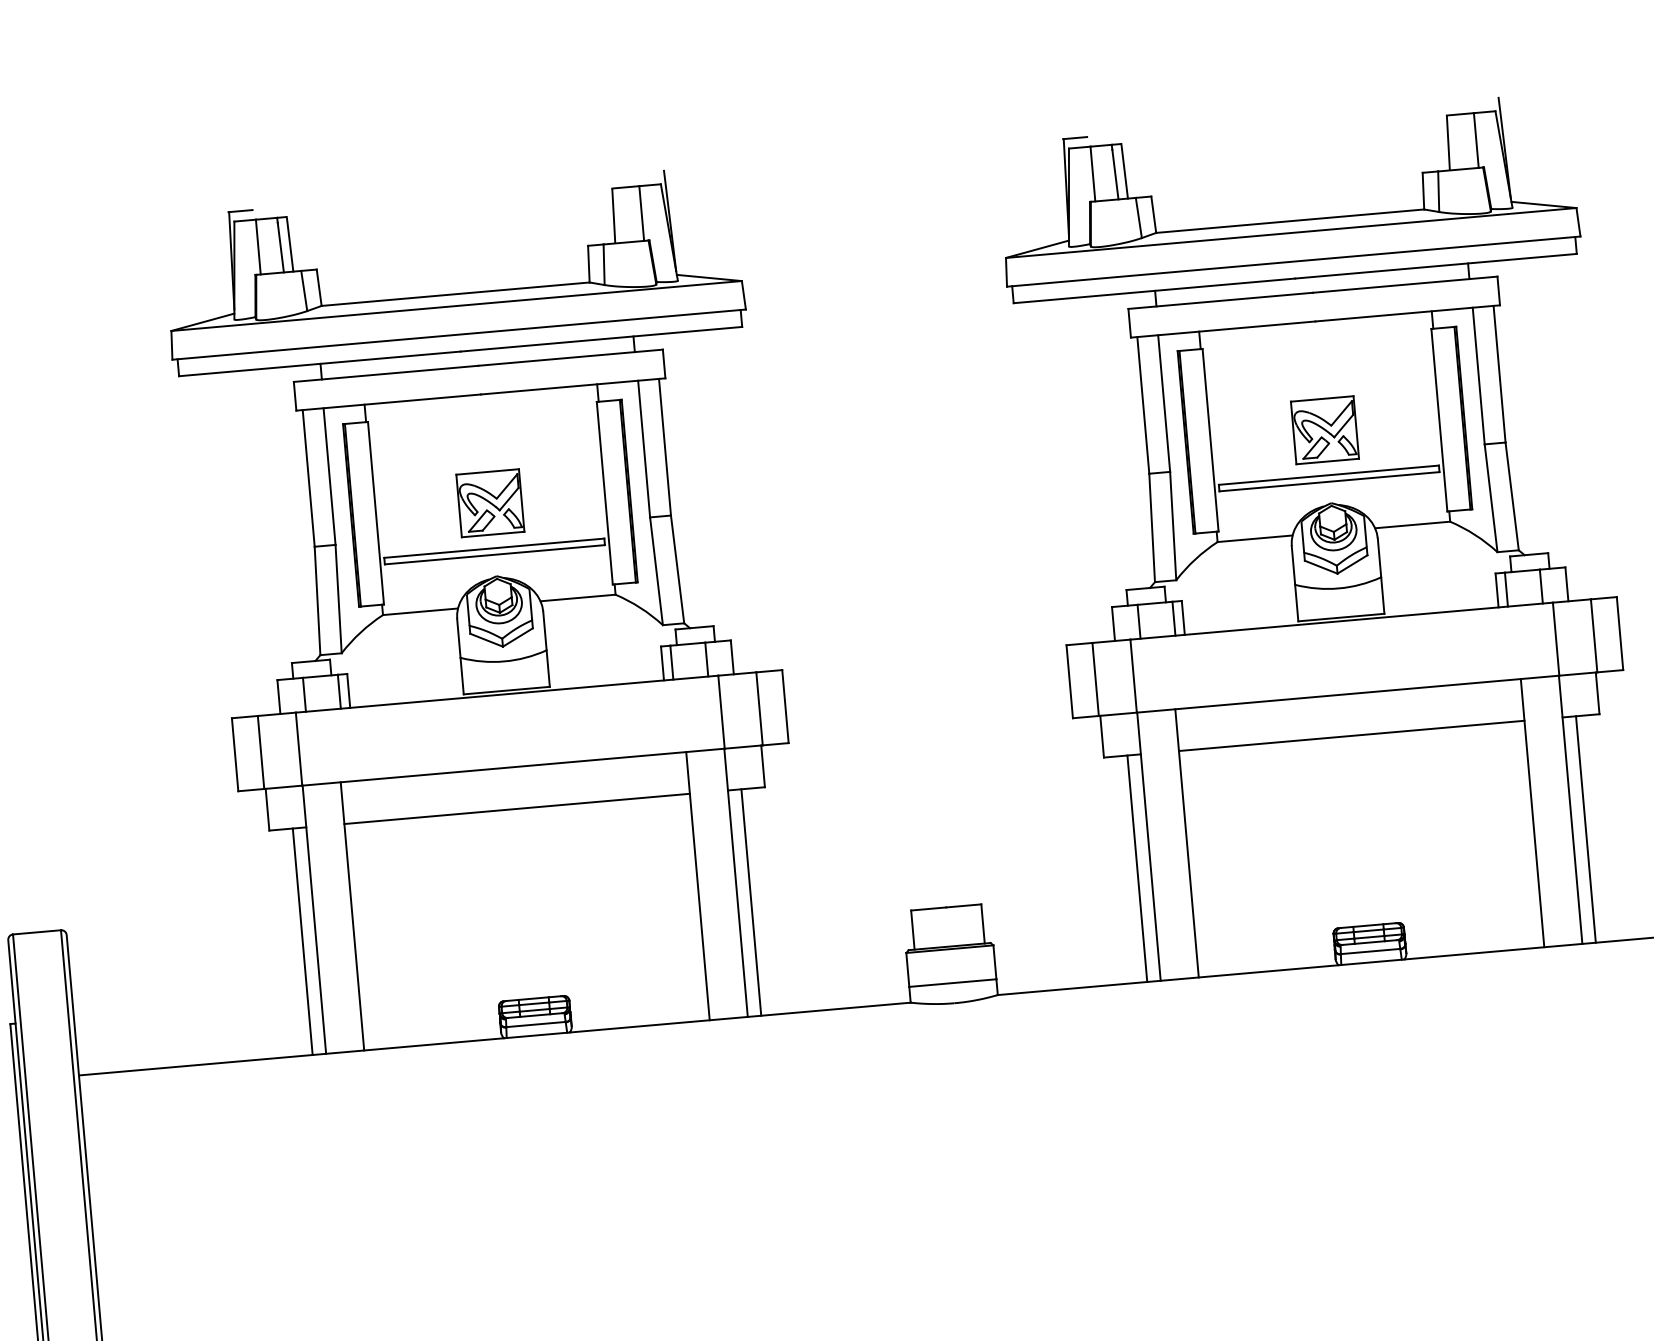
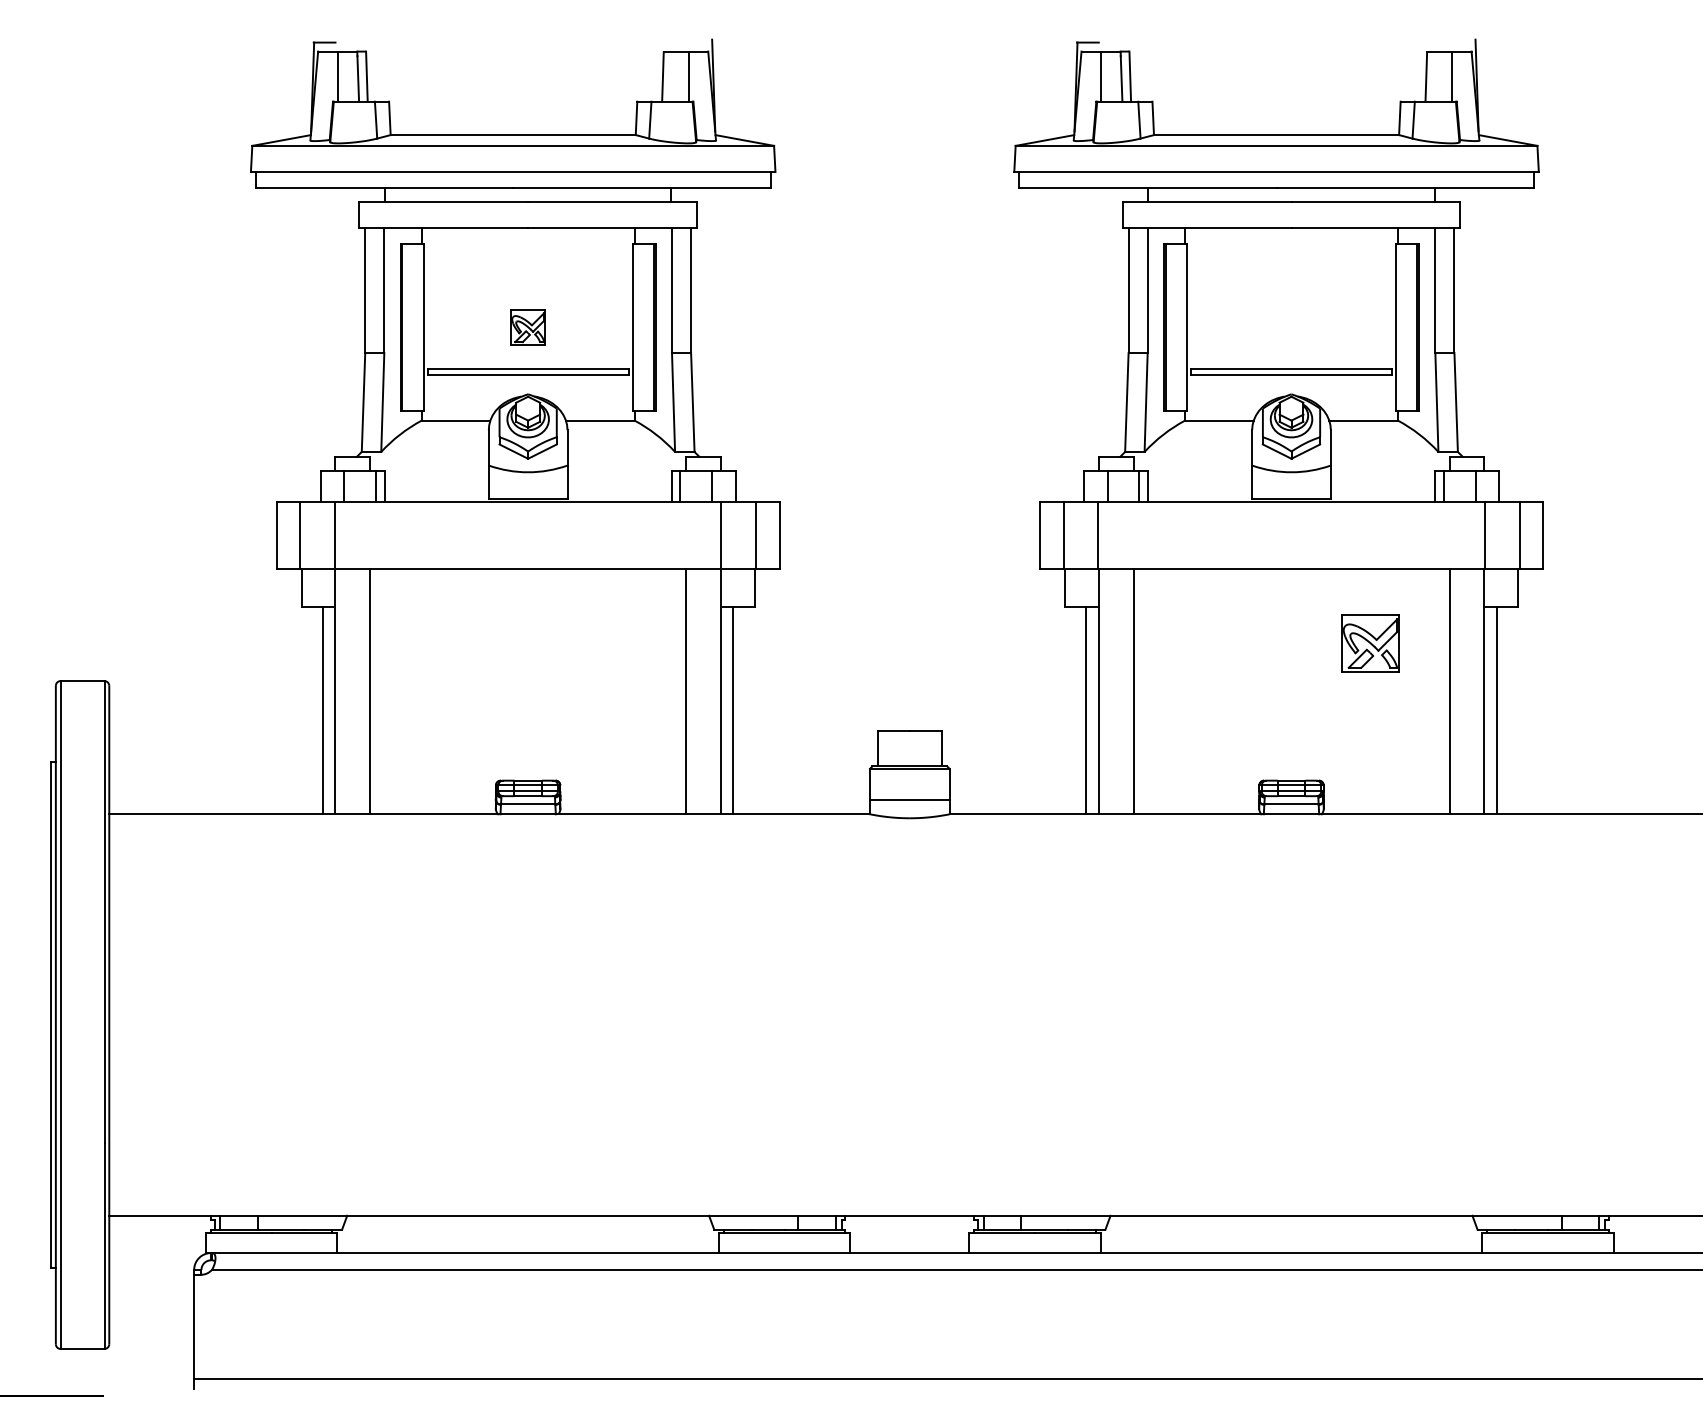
part: (1324, 430) -> (1370, 643), moved
part: (490, 503) -> (528, 327), size x0.6
line: (1351, 736) -> (1291, 607), removed
line: (517, 809) -> (528, 607), removed

